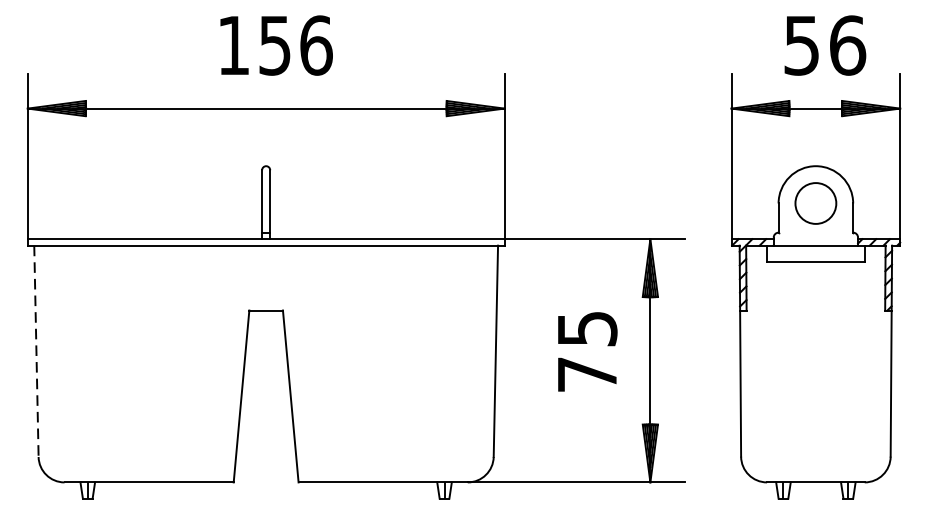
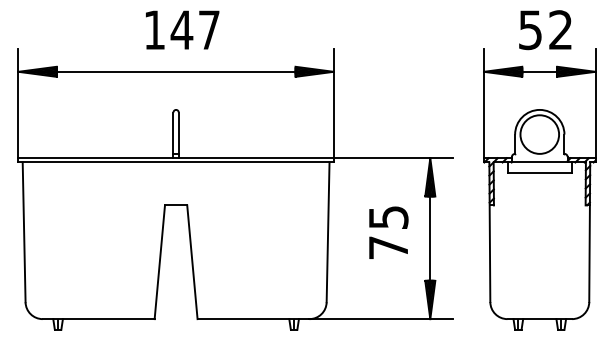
text: (295, 46) -> (195, 30), 156 -> 147
text: (848, 46) -> (561, 30), 56 -> 52
circle: (815, 203) -> (539, 134), size x1.43
line: (36, 351) -> (24, 232), dashed -> solid

